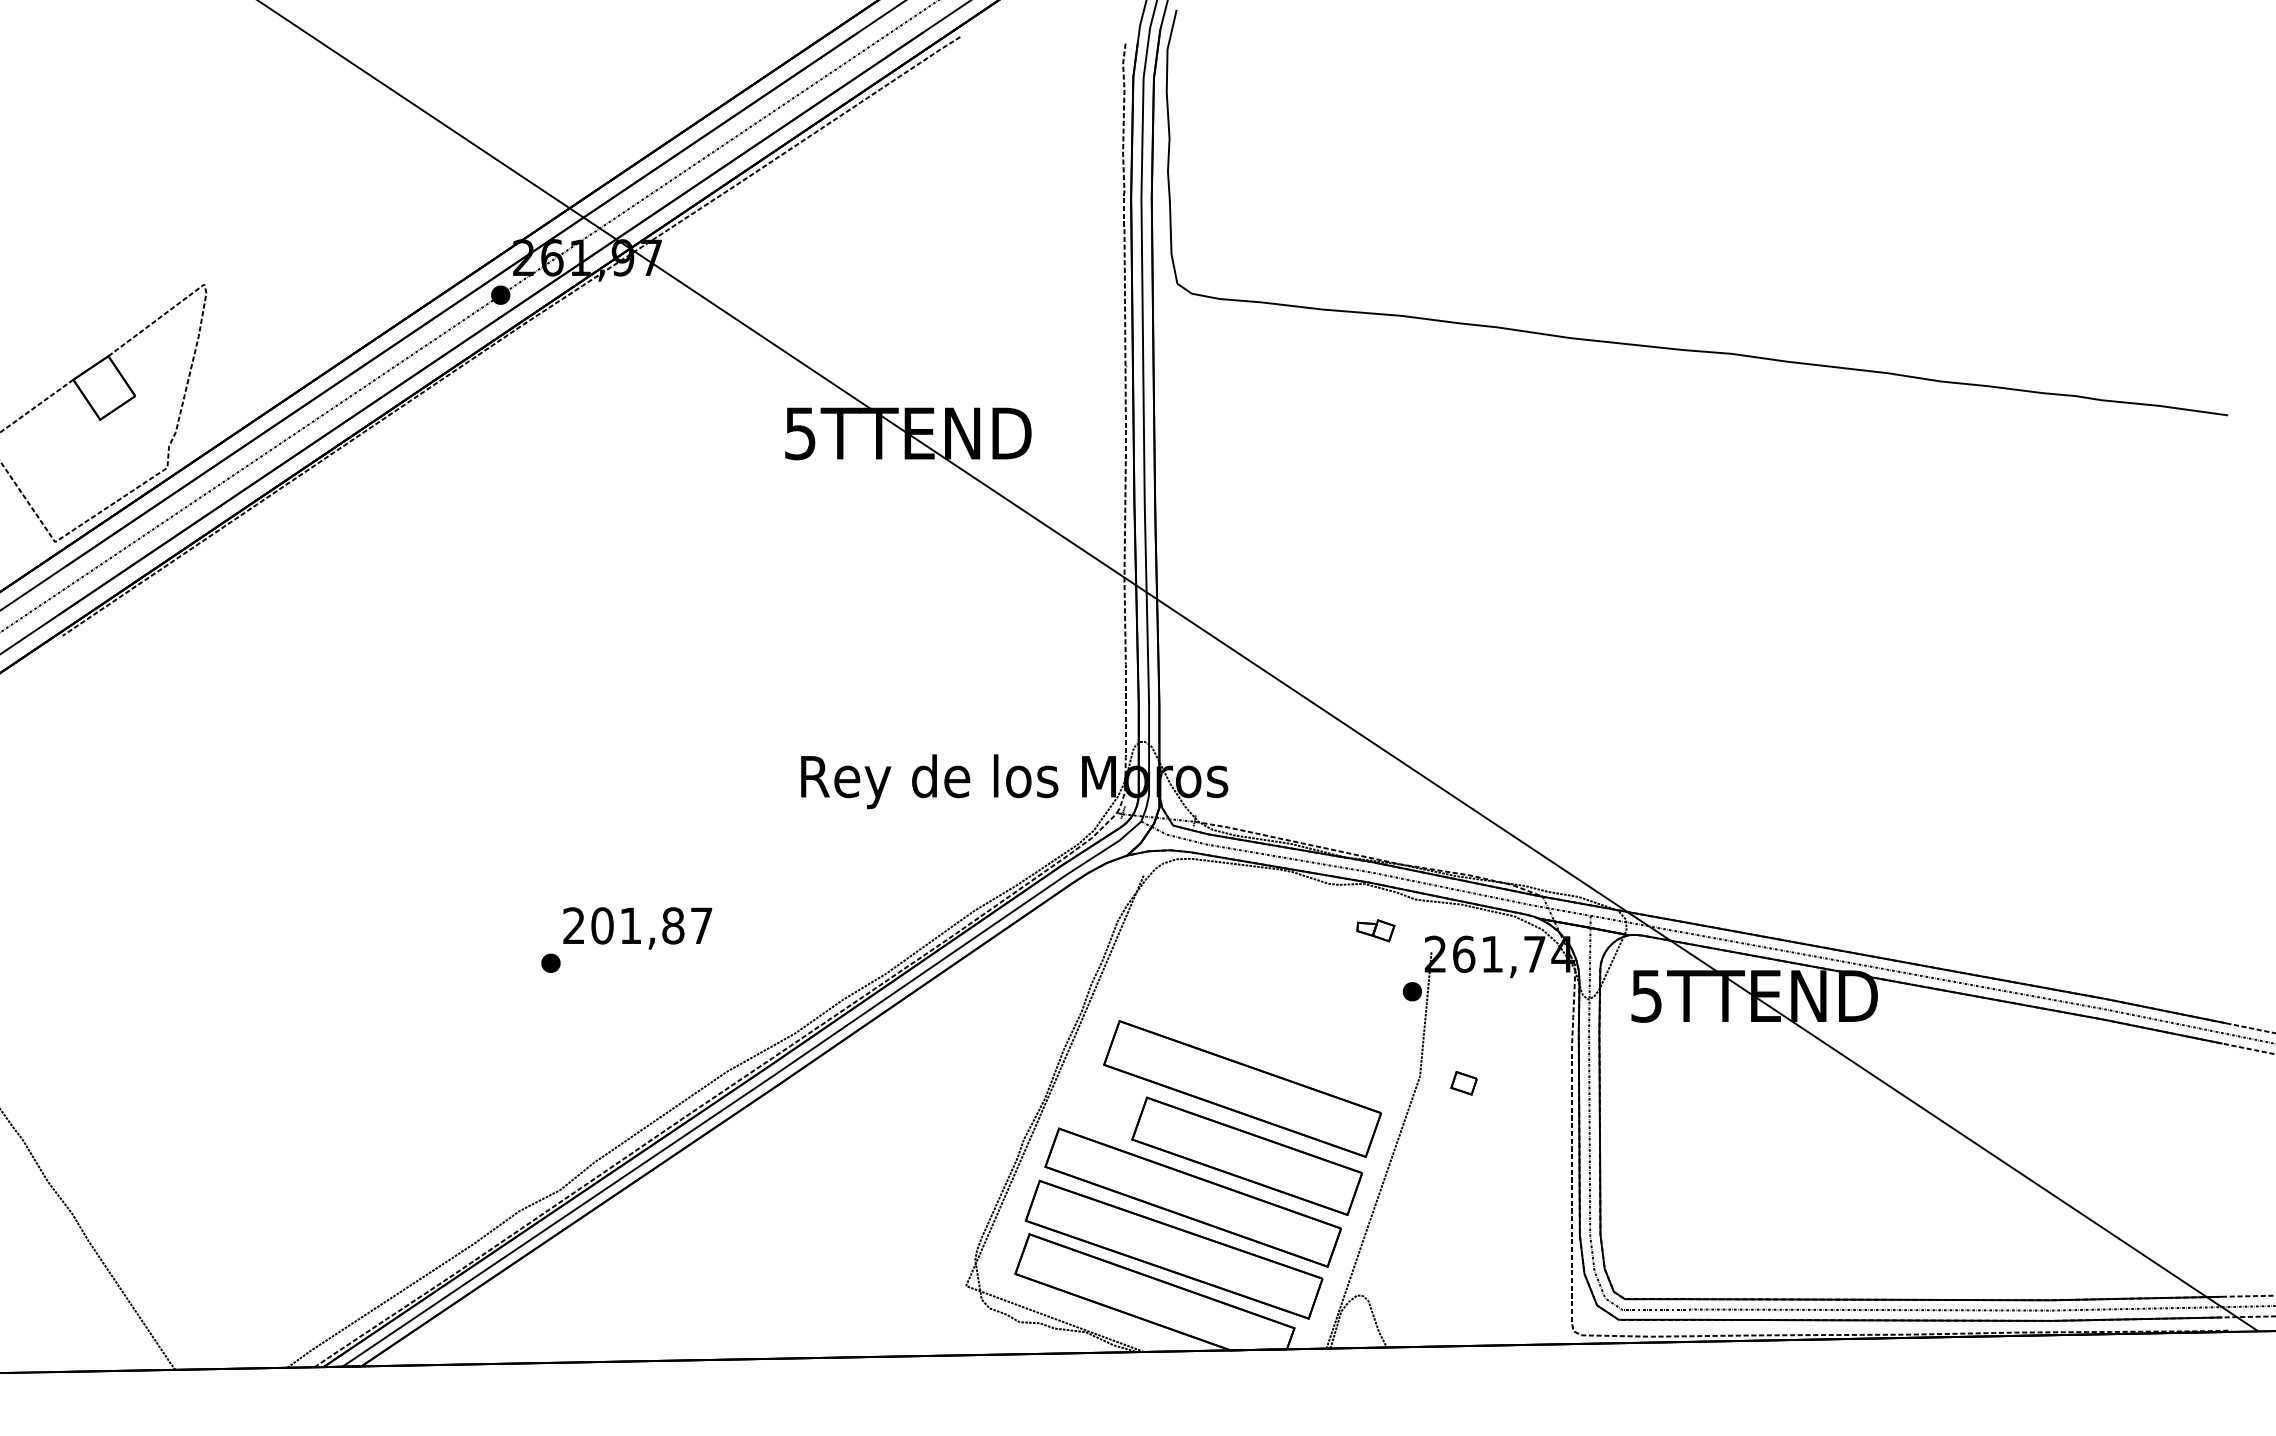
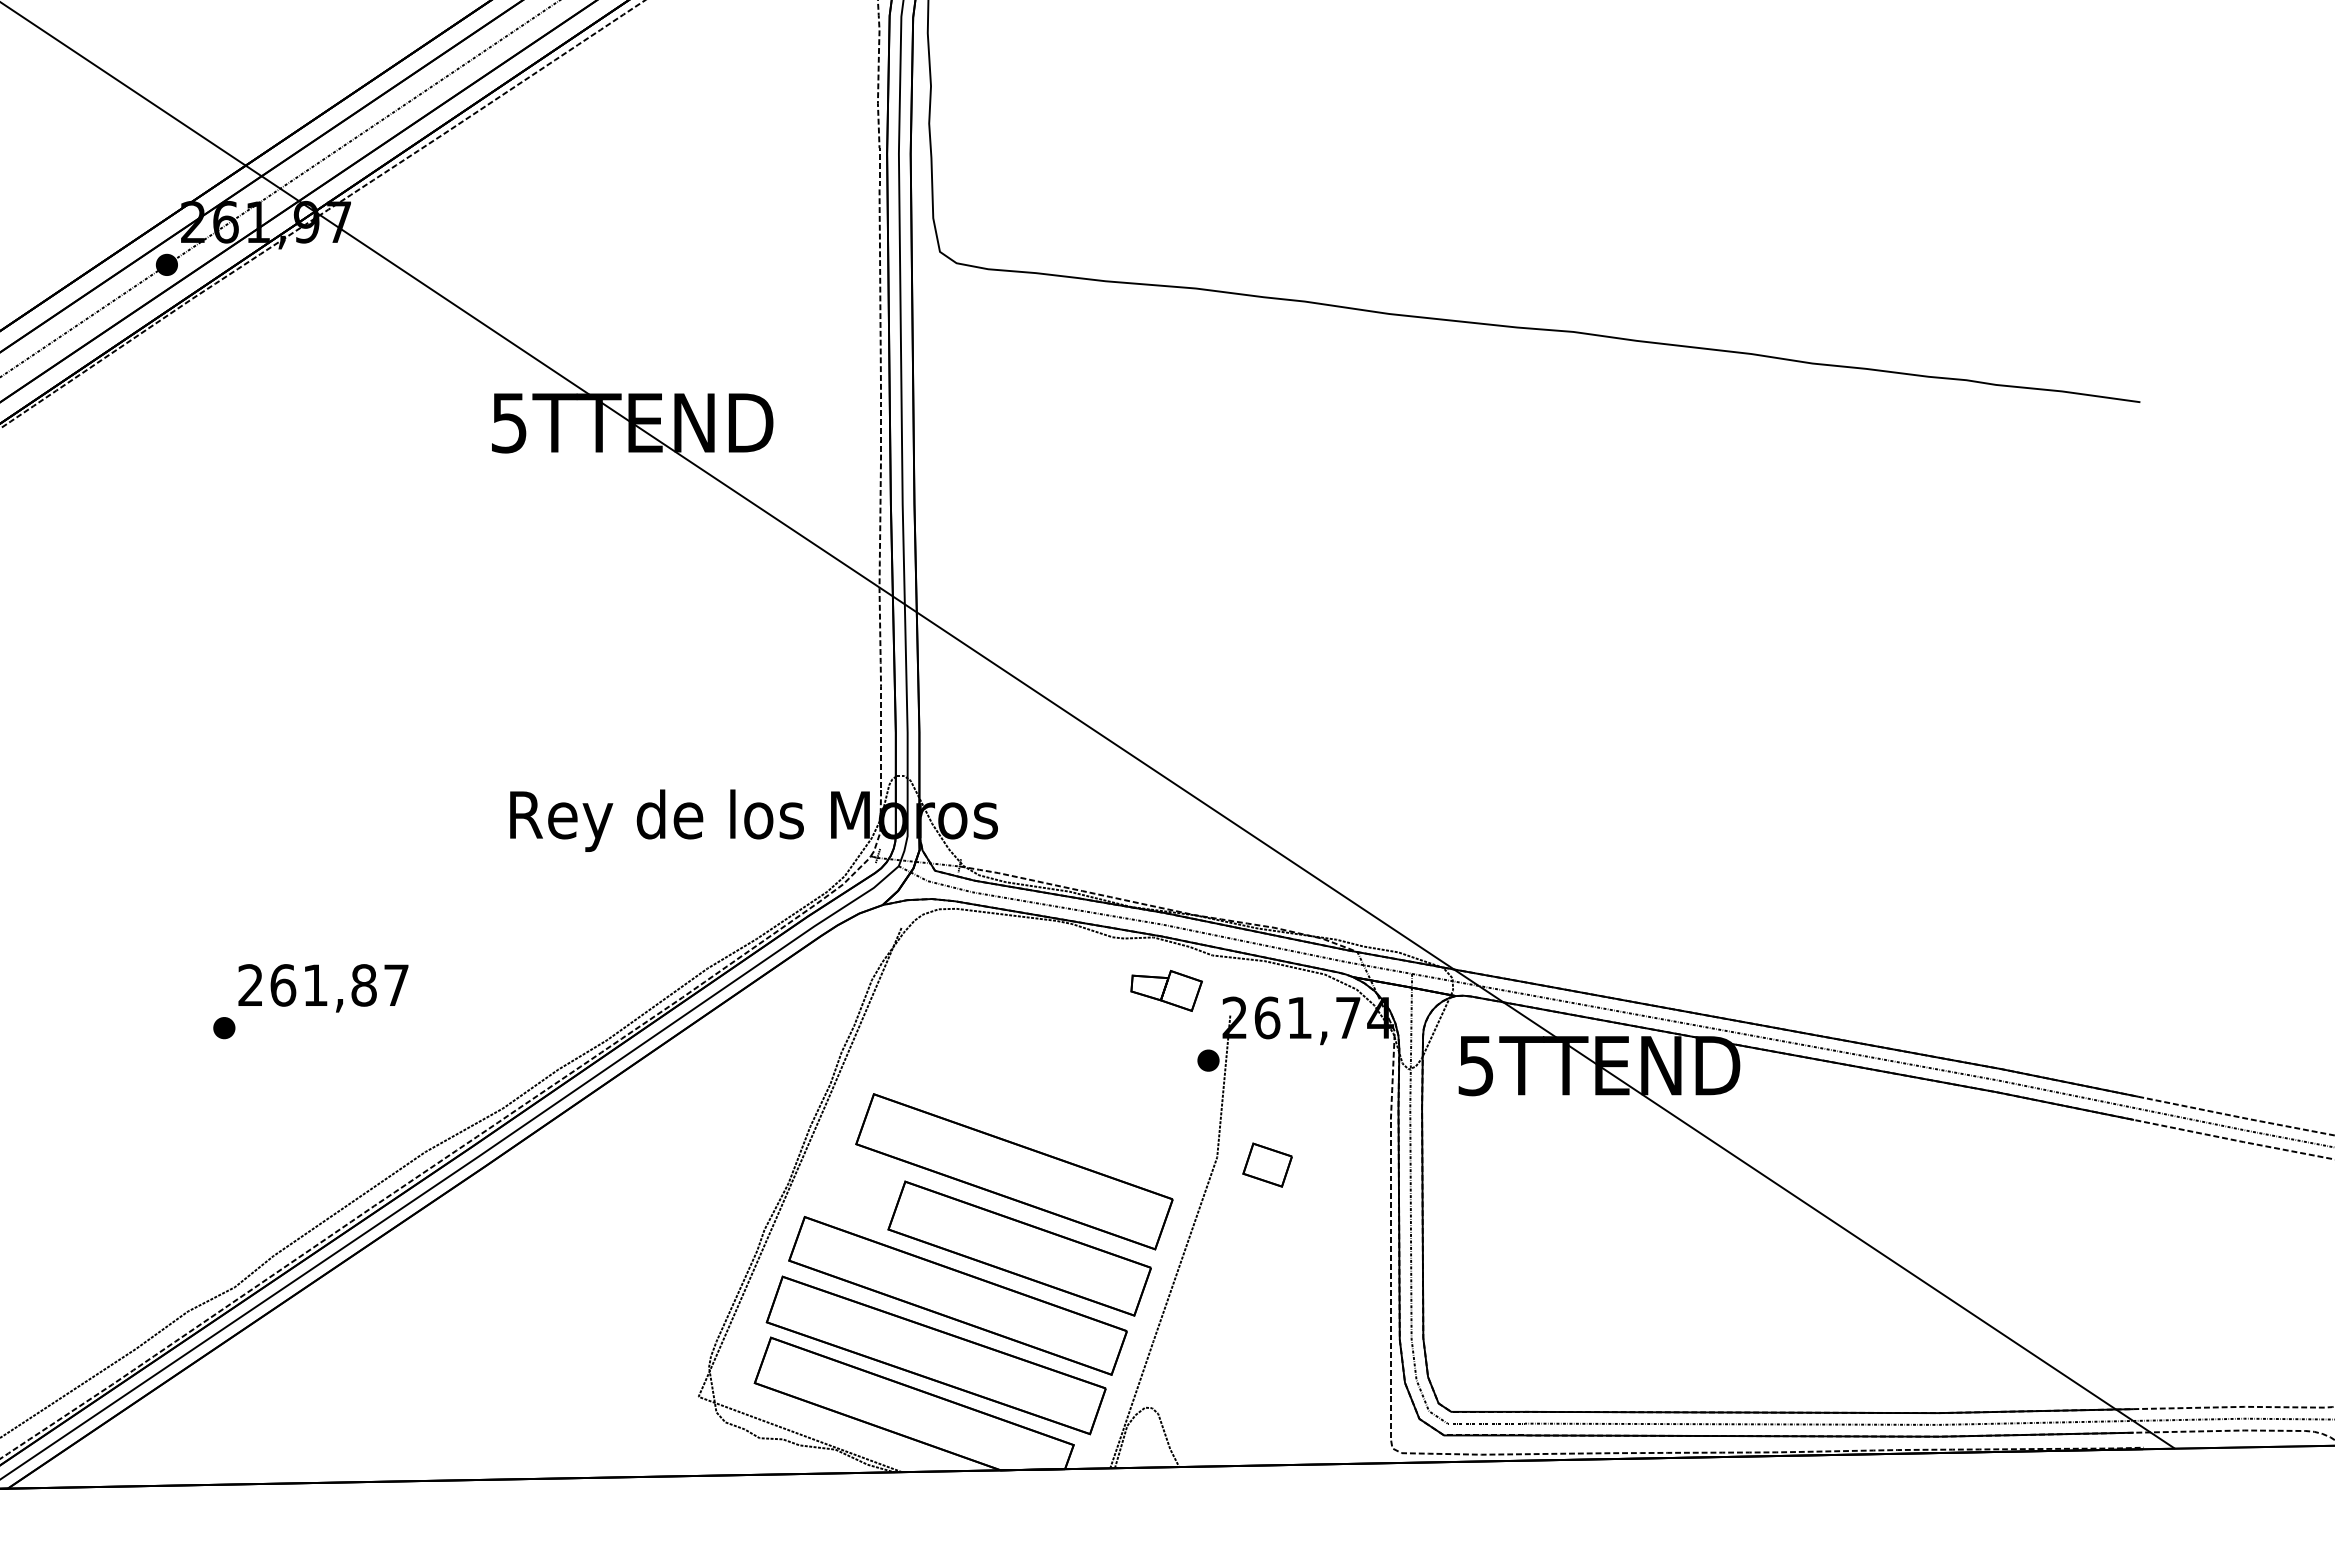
text: (602, 925) -> (283, 984), 201,87 -> 261,87
part: (1375, 930) -> (1166, 990), size x1.67
part: (1463, 1083) -> (1266, 1165), size x1.67

